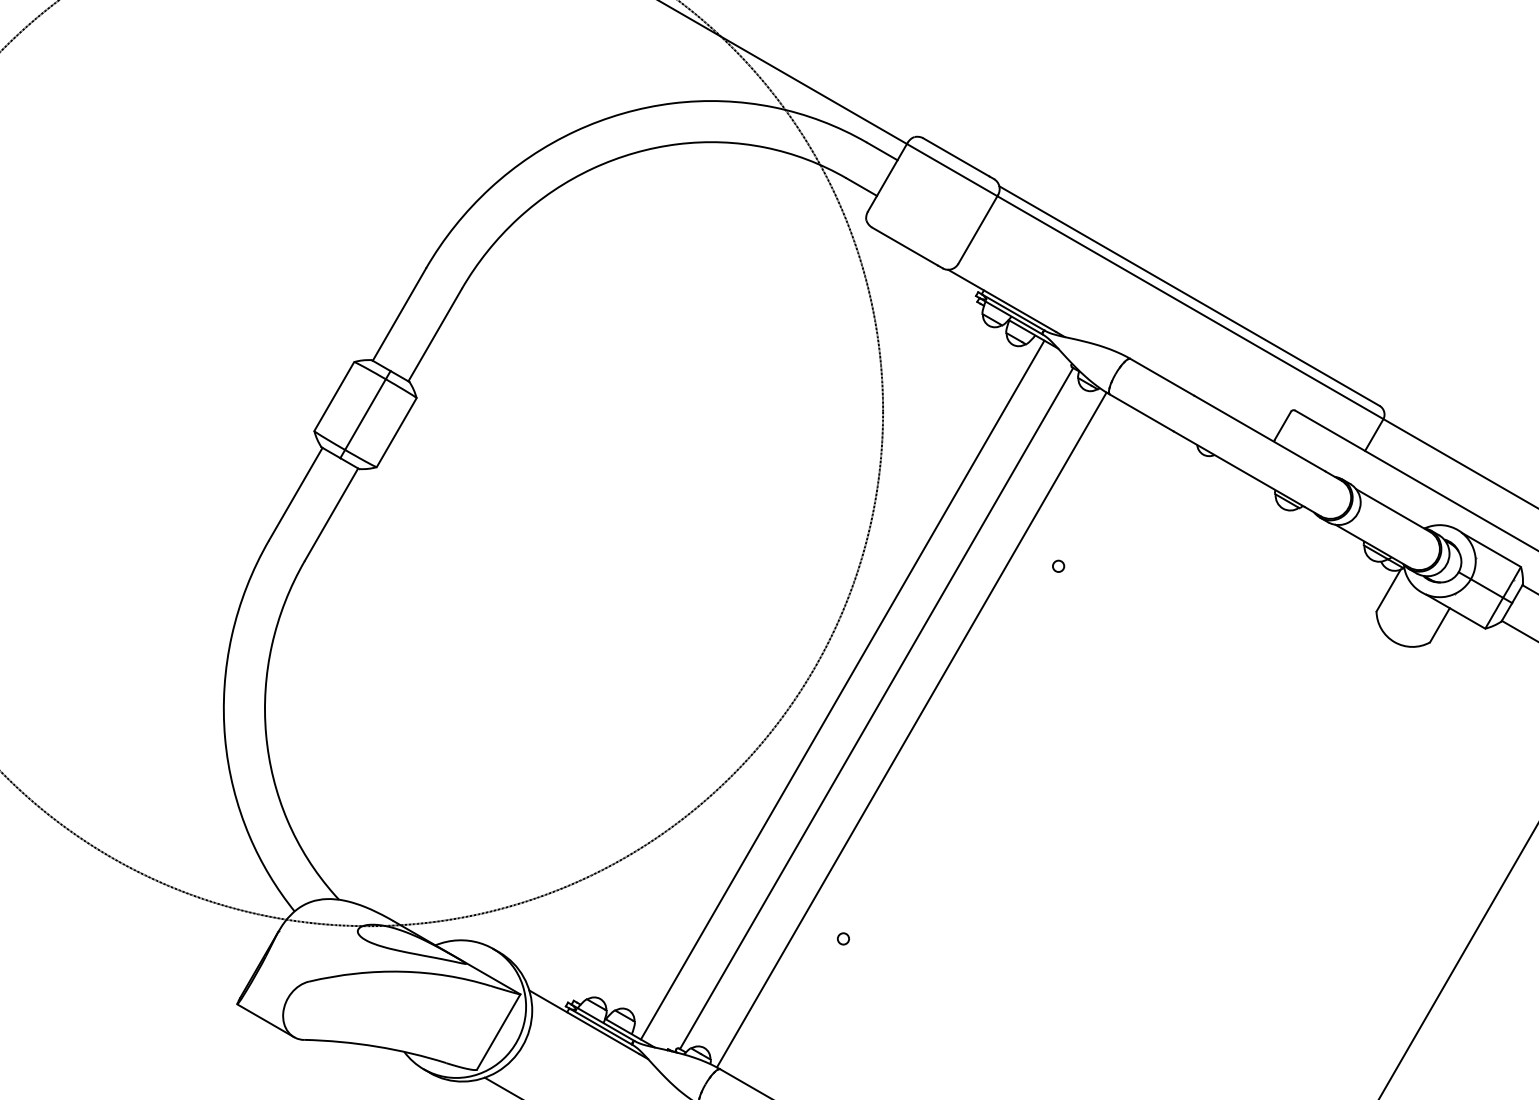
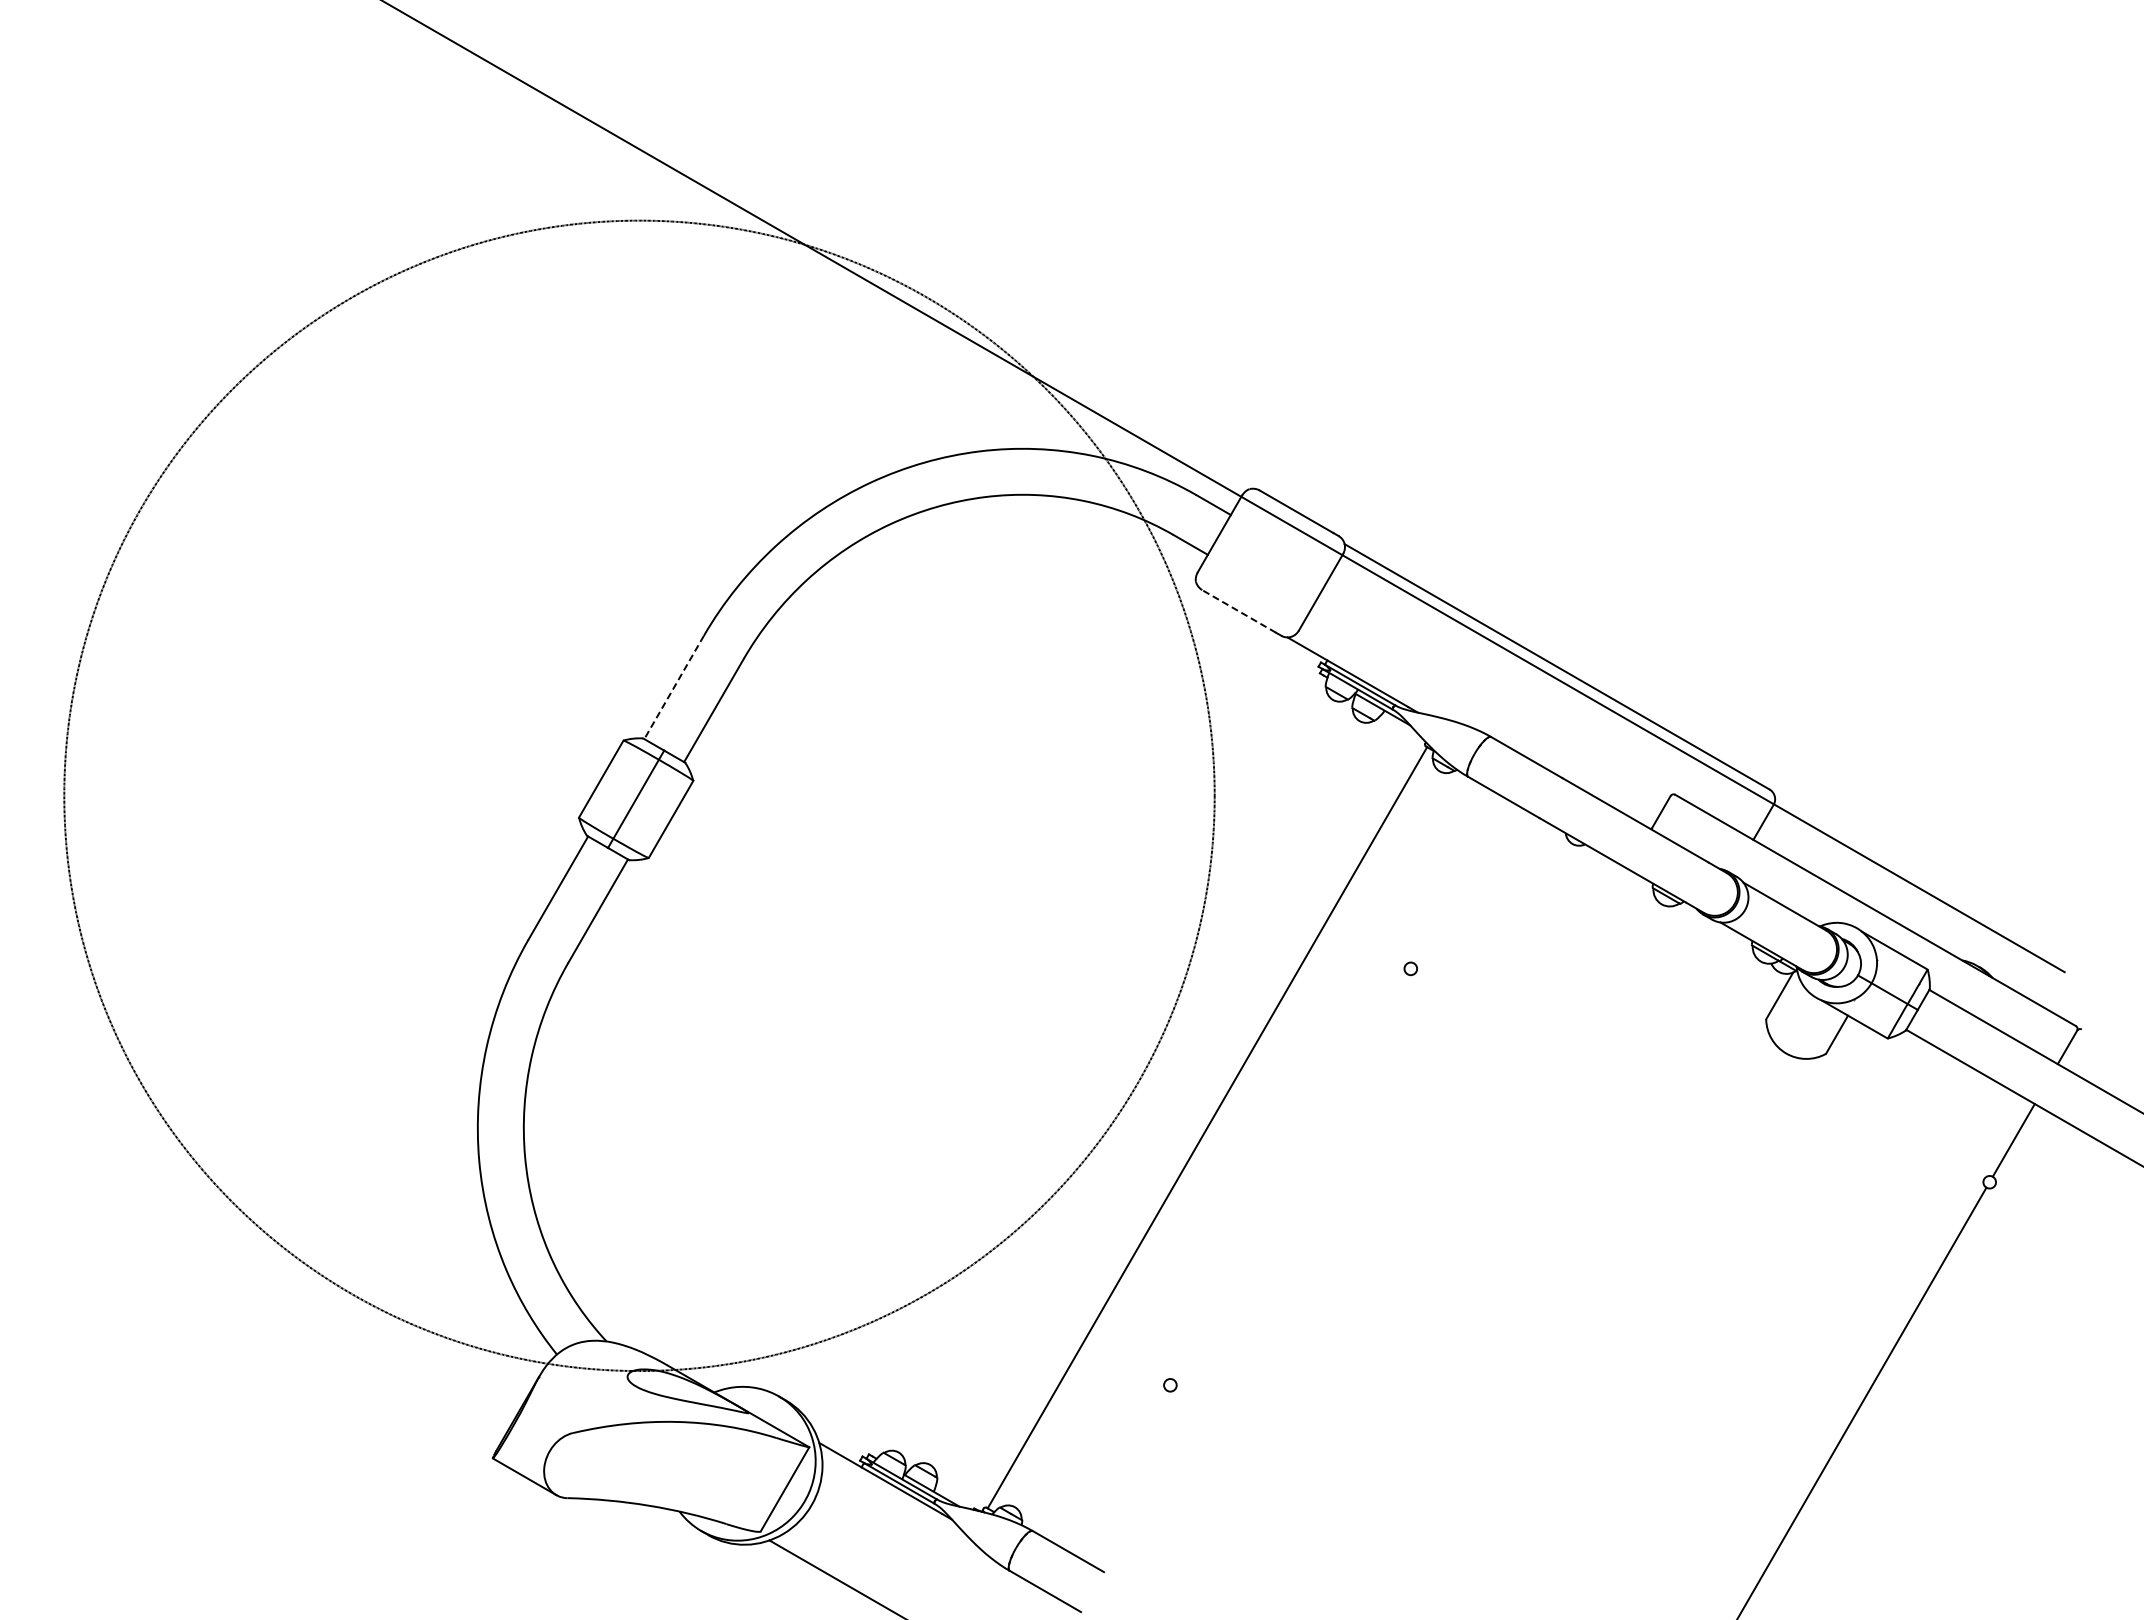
line: (905, 246) -> (1239, 611), solid -> dashed
line: (399, 314) -> (674, 687), solid -> dashed
line: (842, 689) -> (1169, 1106), removed
line: (911, 729) -> (1246, 1151), removed

